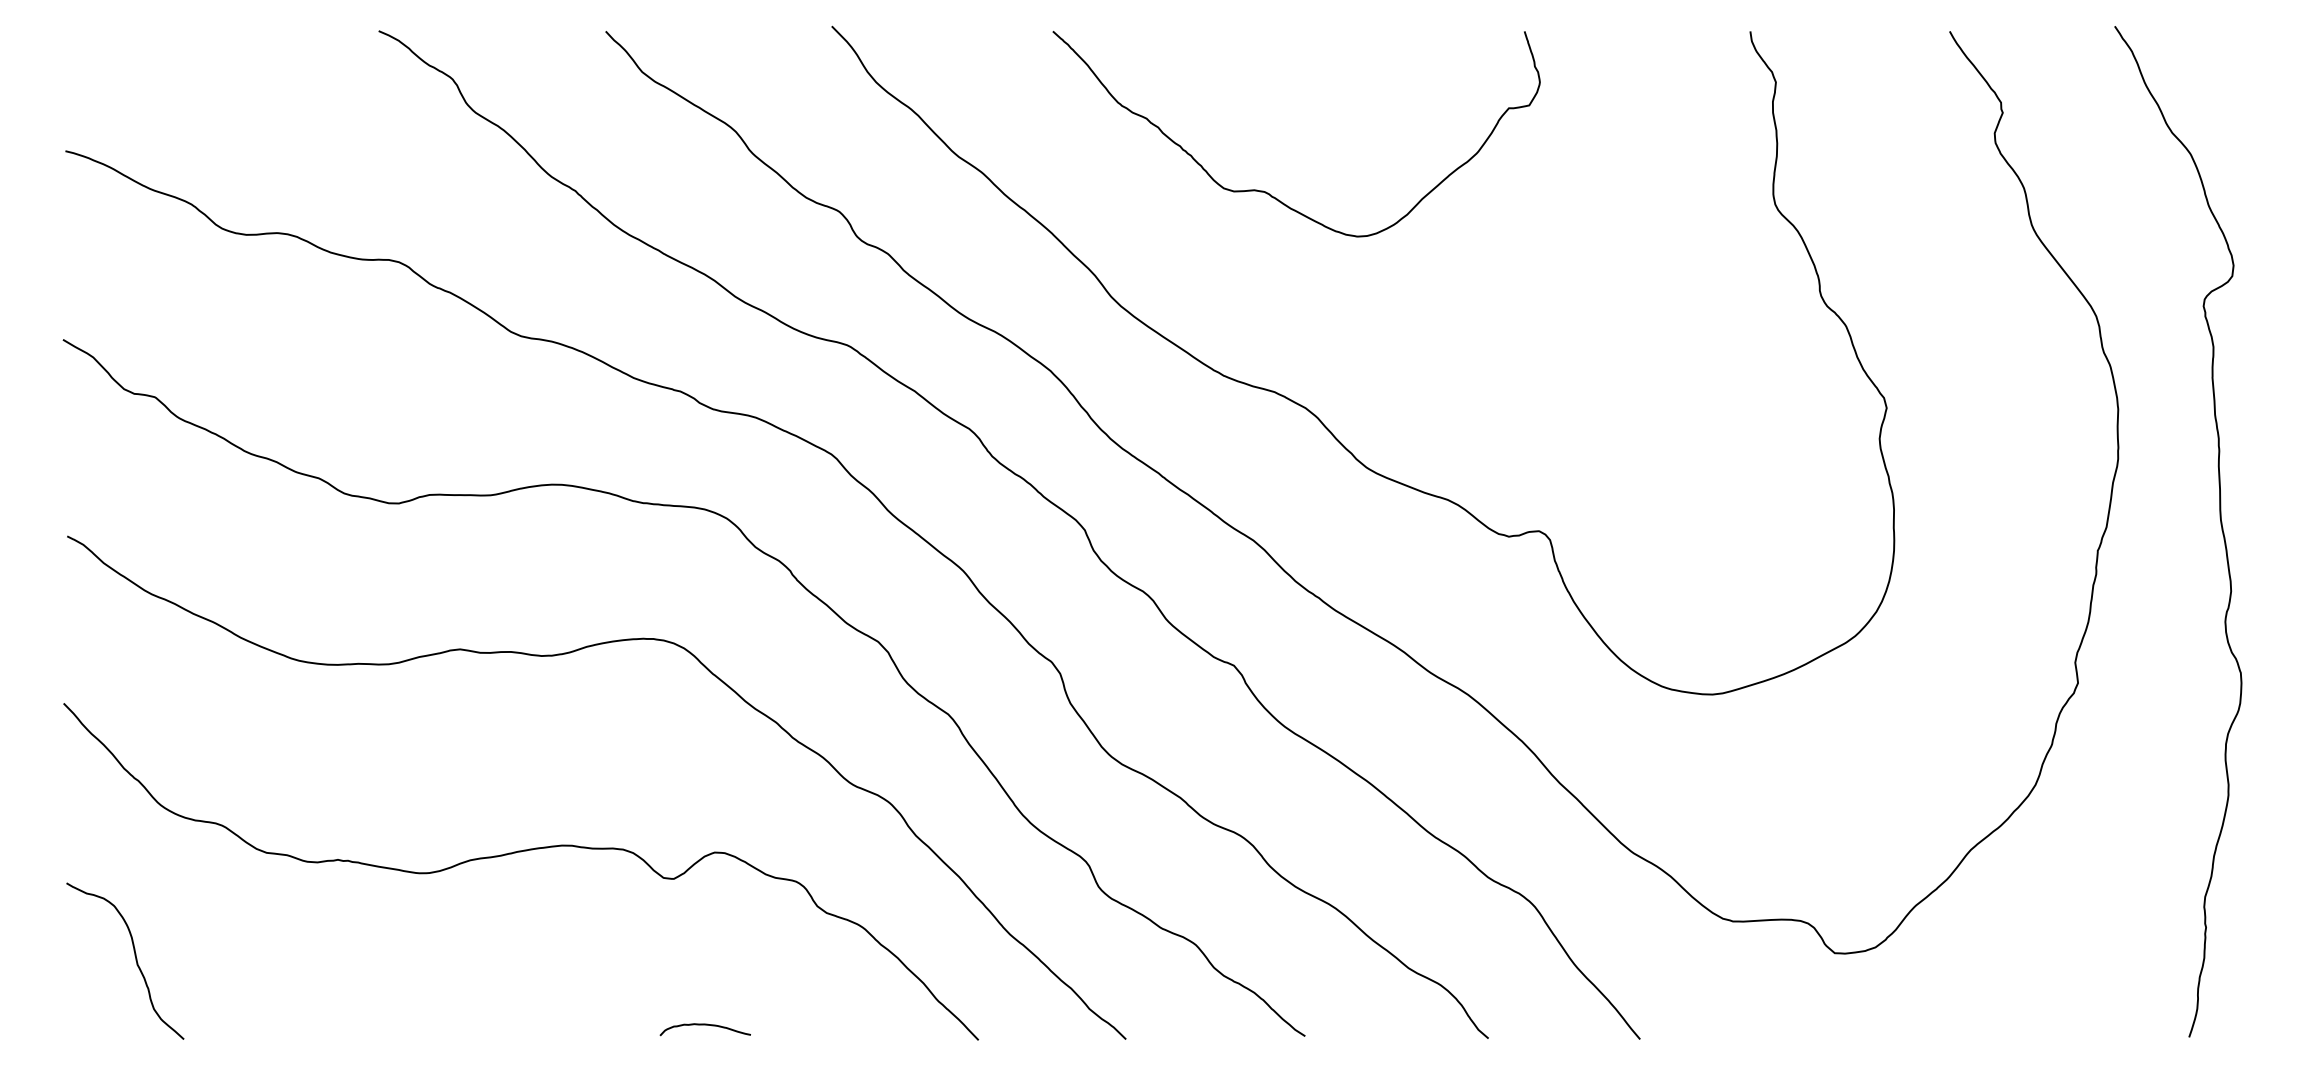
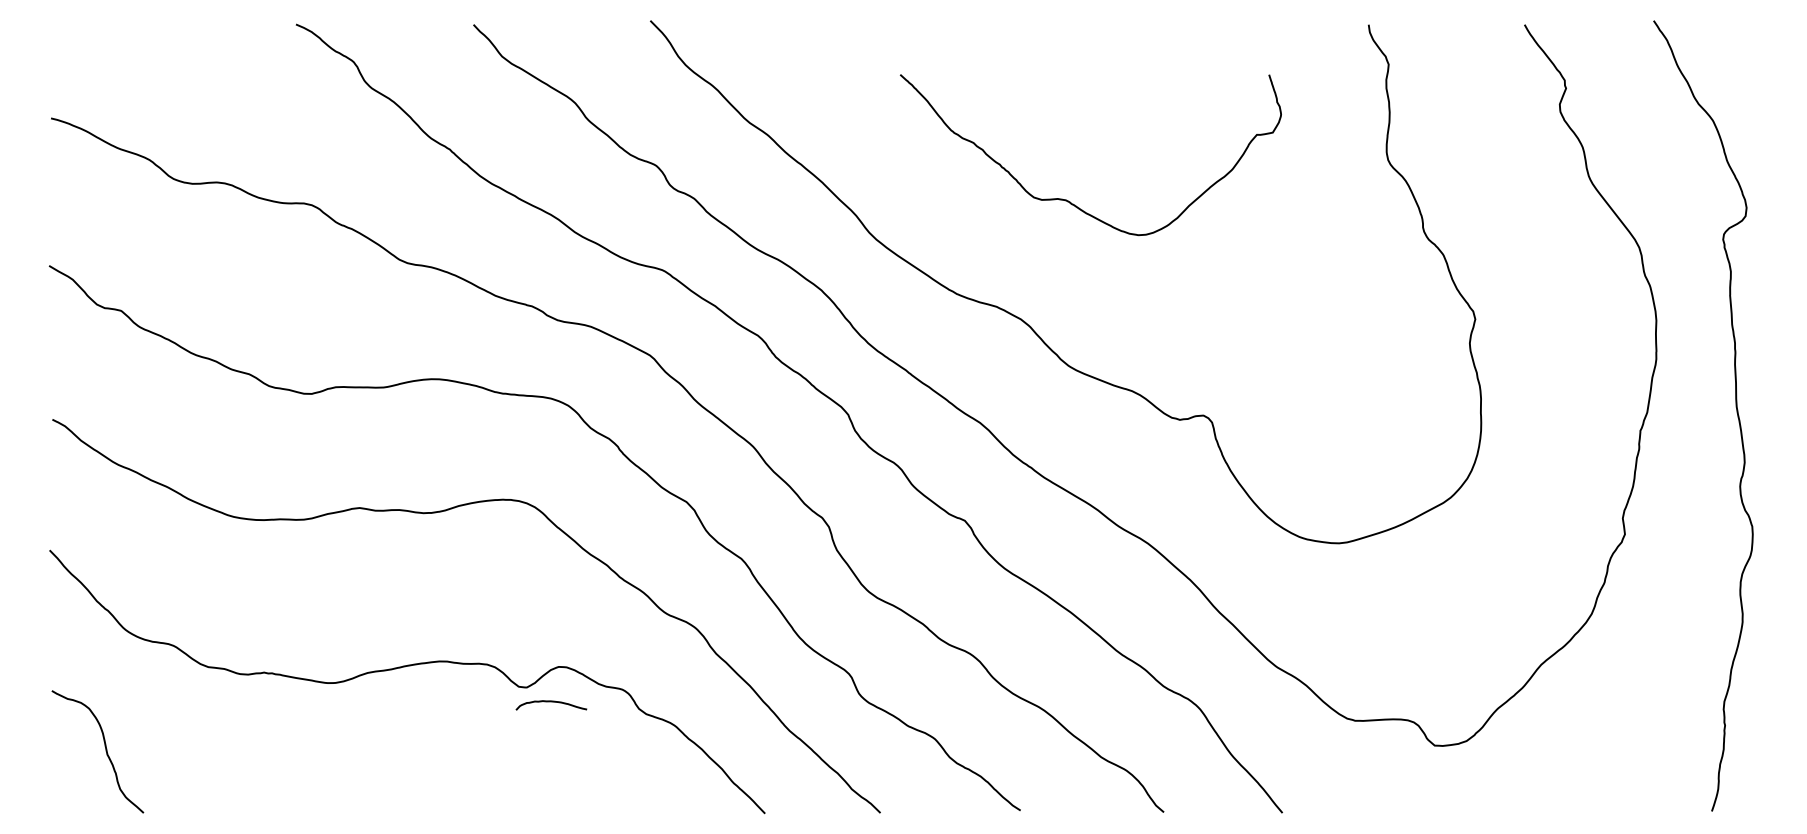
curve: (1268, 192) -> (1068, 200), moved
curve: (705, 1025) -> (551, 702), moved

